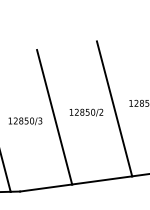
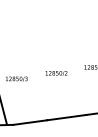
line: (114, 108) -> (74, 70), removed
line: (54, 117) -> (35, 76), removed

